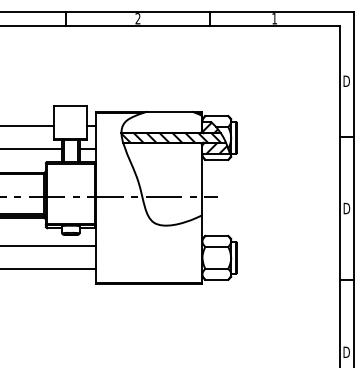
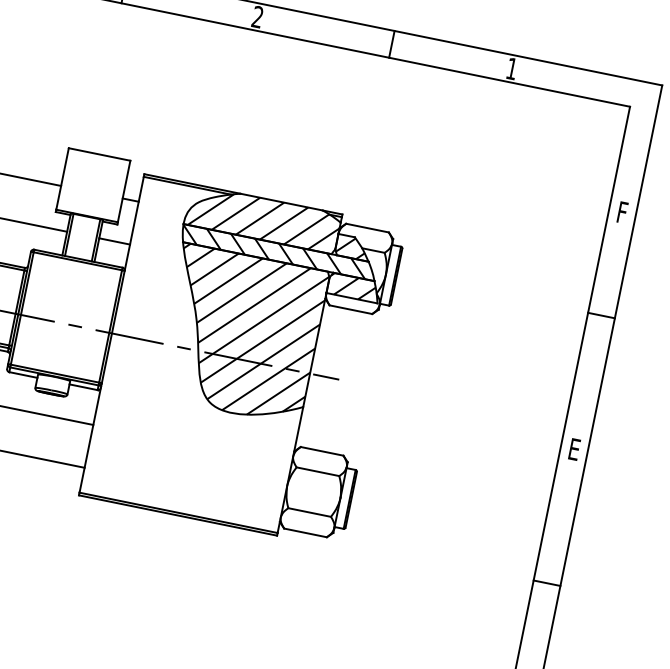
text: (346, 80) -> (622, 211), D -> F
hatch: (162, 122) -> (263, 219), added
hatch: (163, 183) -> (242, 333), added
text: (346, 208) -> (573, 449), D -> E

